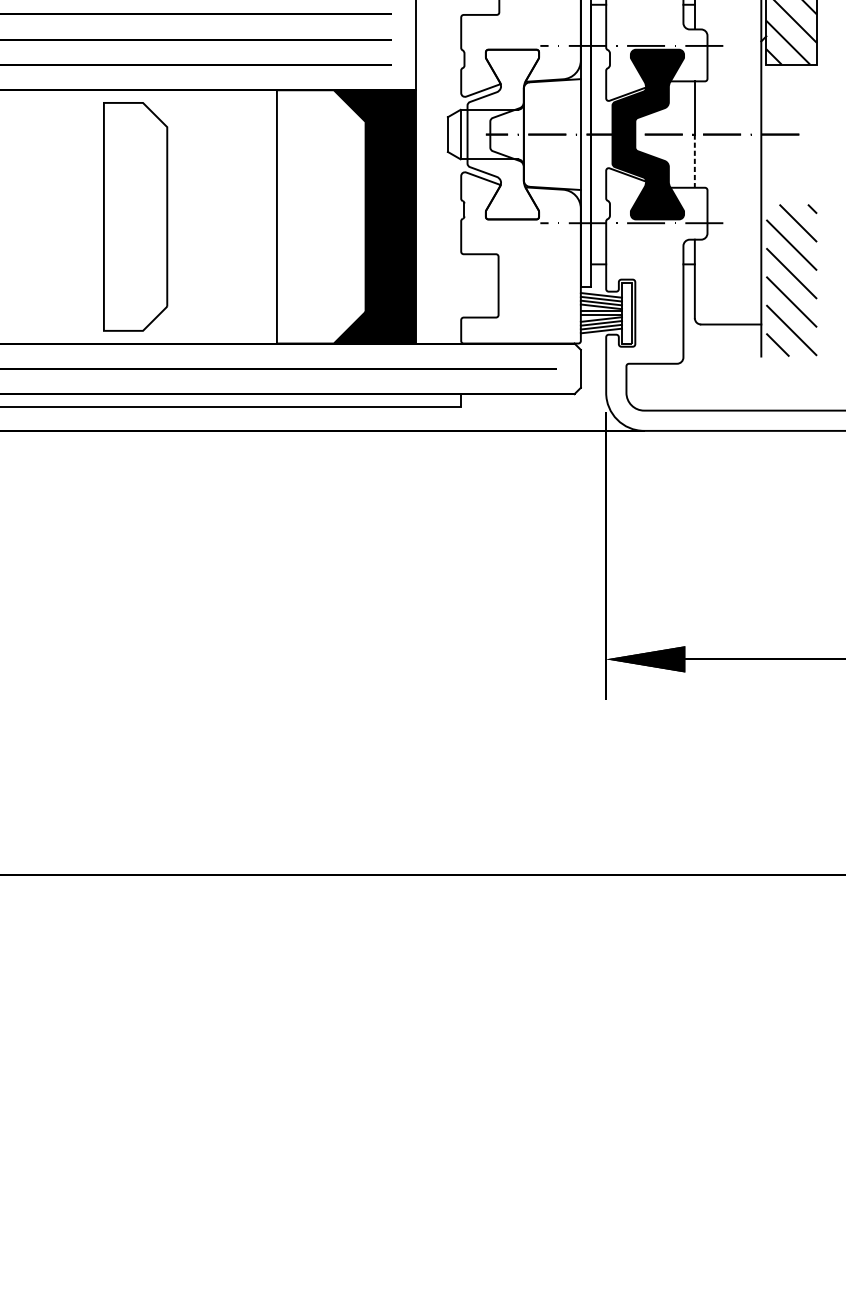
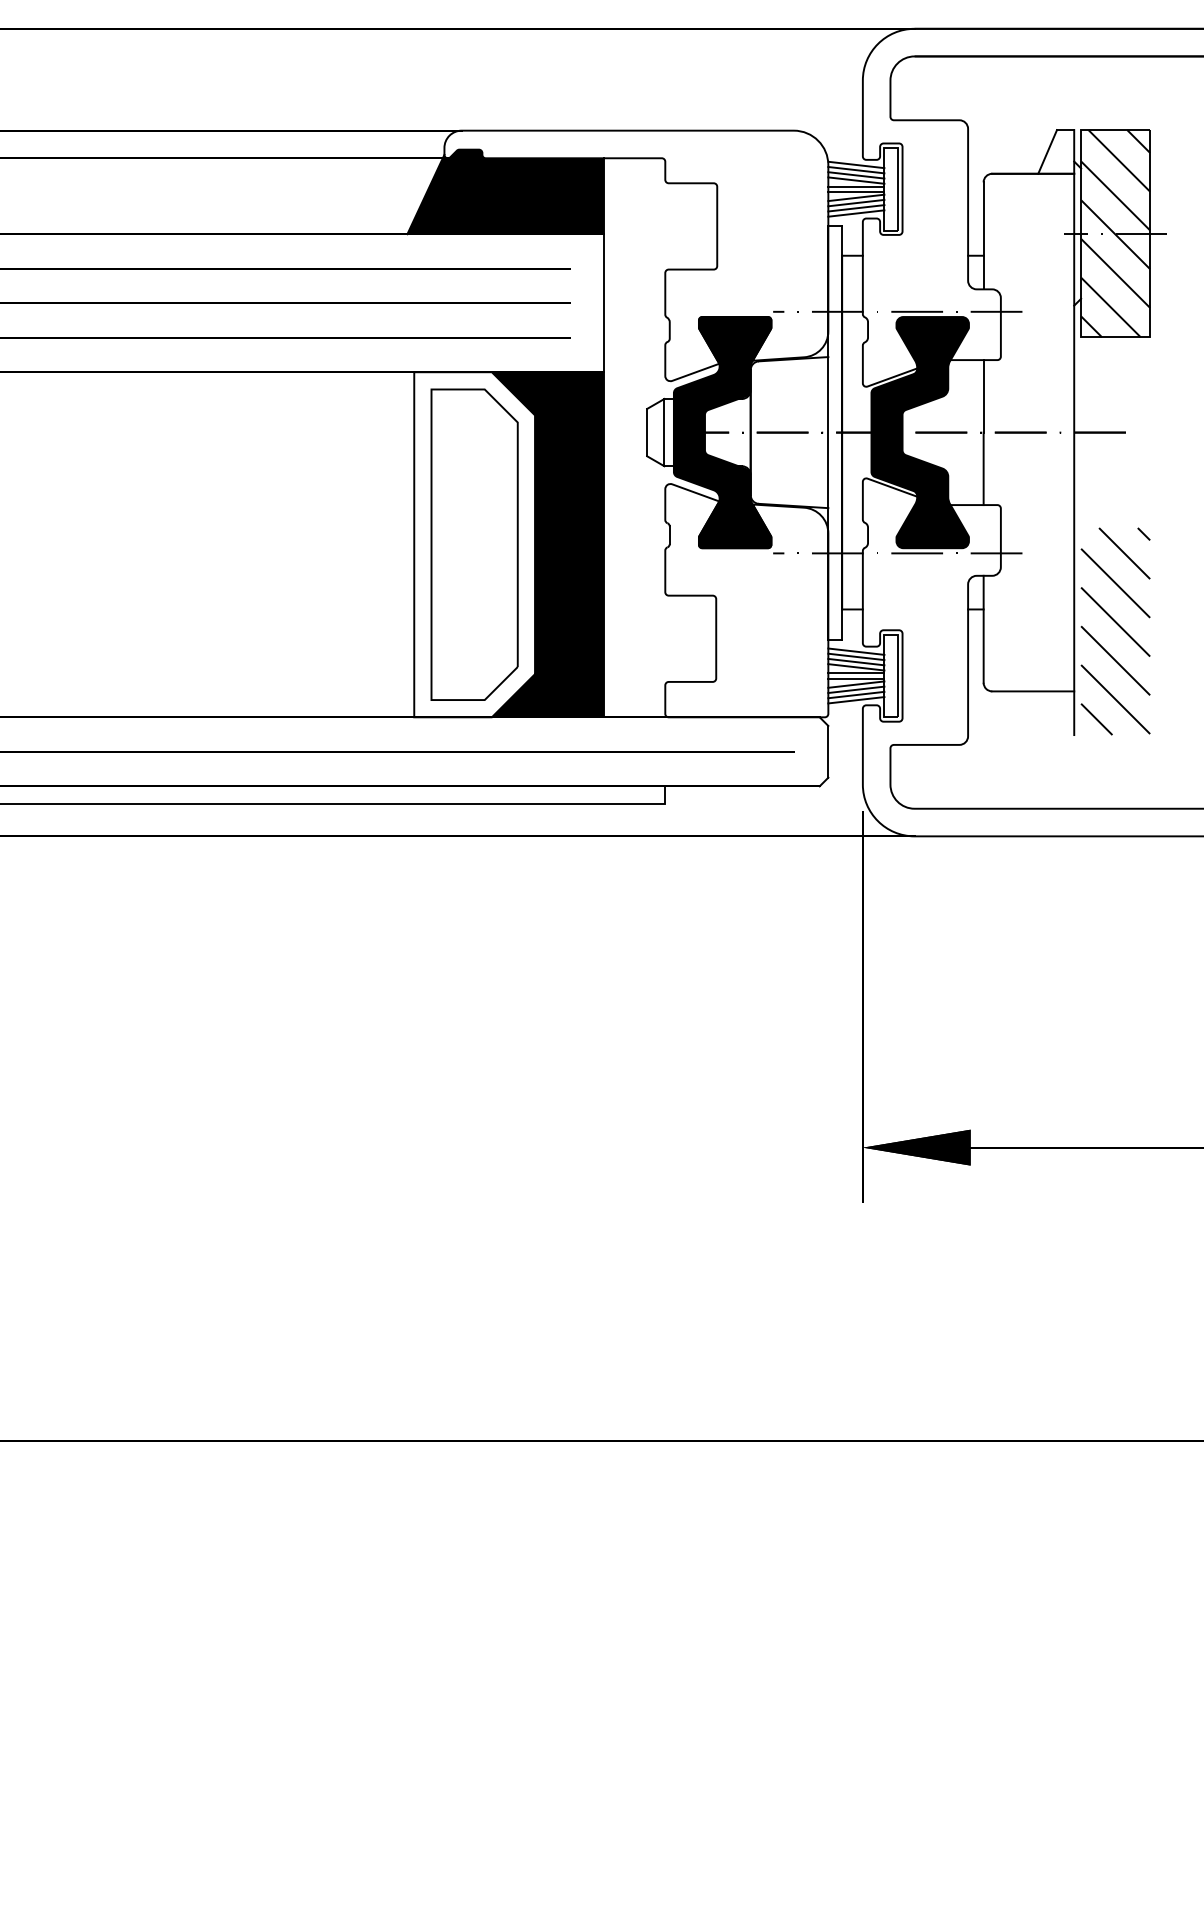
fill: (503, 134) -> (722, 432), added
line: (694, 161) -> (983, 469), dashed -> solid
part: (135, 216) -> (474, 544), moved

